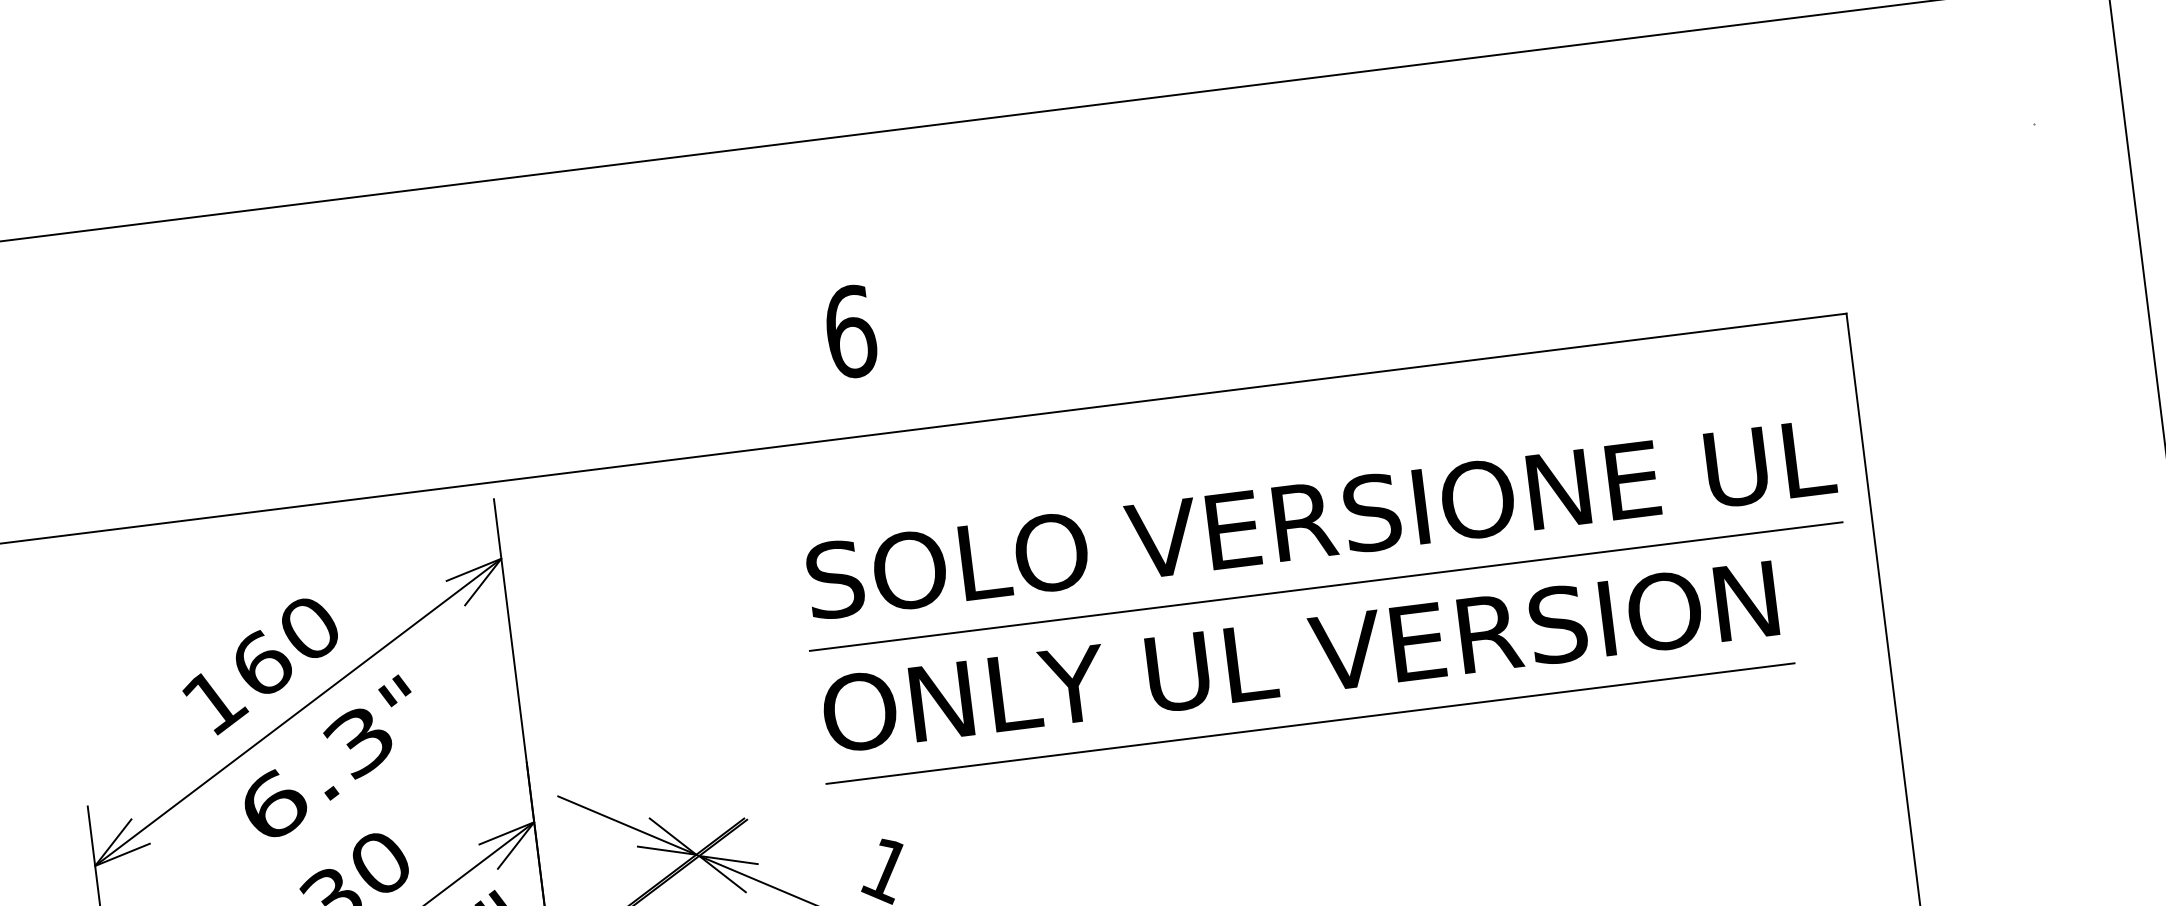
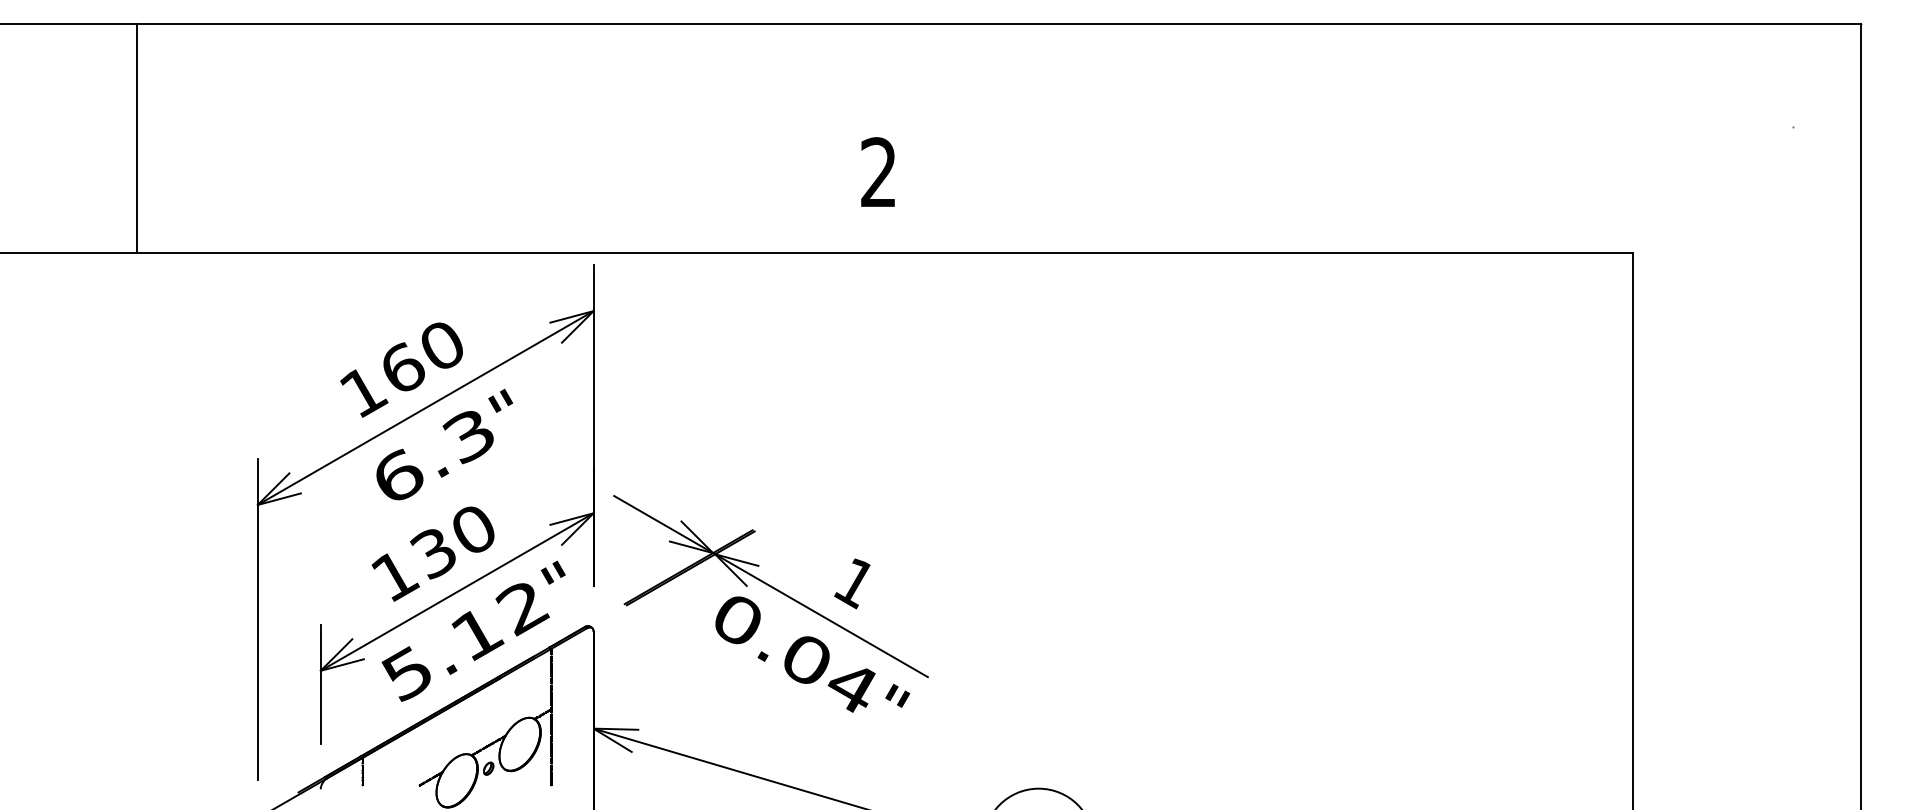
text: (851, 331) -> (879, 172), 6 -> 2
part: (1325, 587) -> (1213, 410), removed

